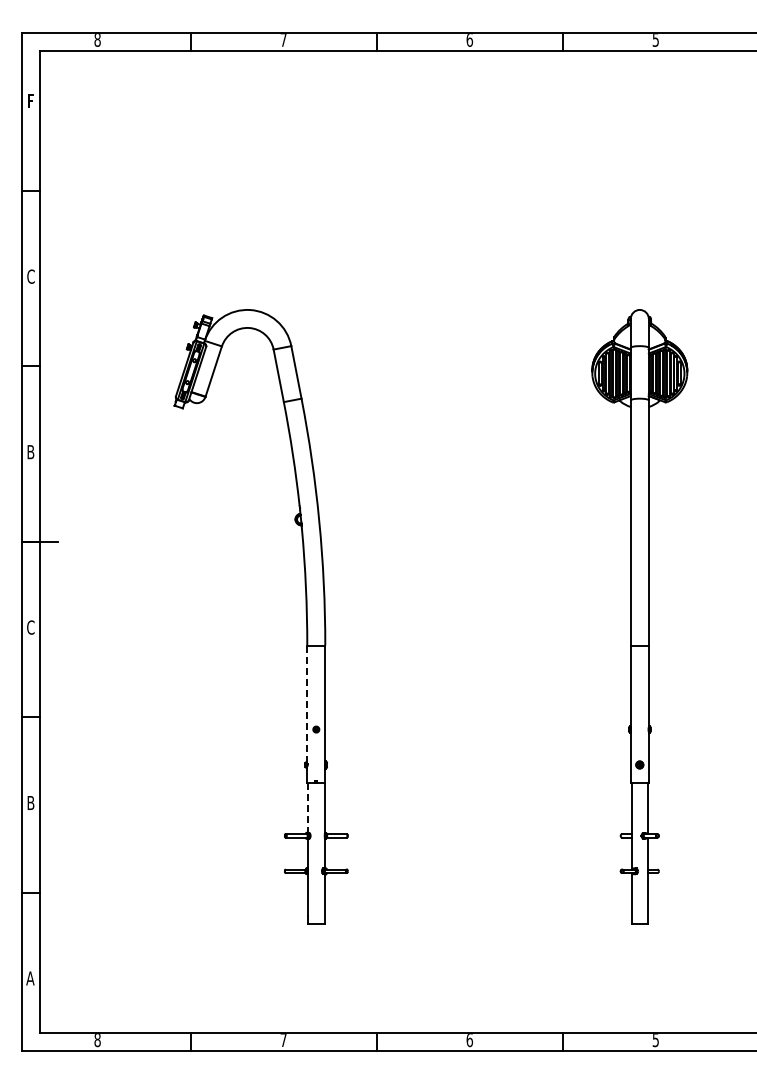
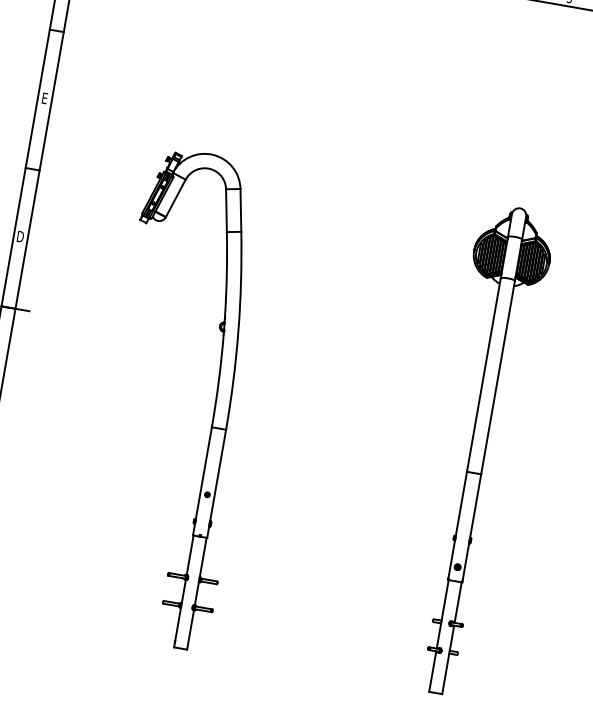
text: (30, 276) -> (44, 98), C -> E
text: (30, 452) -> (20, 236), B -> D
line: (307, 704) -> (203, 473), dashed -> solid
line: (308, 808) -> (190, 555), dashed -> solid

